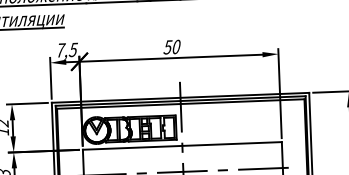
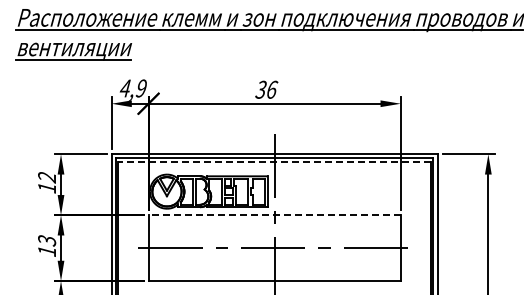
text: (172, 46) -> (267, 89), 50 -> 36
text: (67, 50) -> (133, 88), 7,5 -> 4,9
line: (180, 104) -> (274, 162), solid -> dashed
line: (182, 146) -> (274, 215), solid -> dashed

